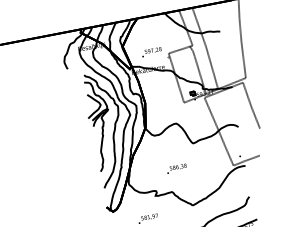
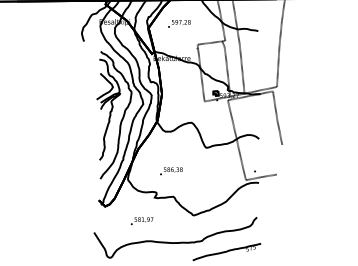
text: (151, 51) -> (179, 23), moved
text: (176, 168) -> (171, 171), moved

